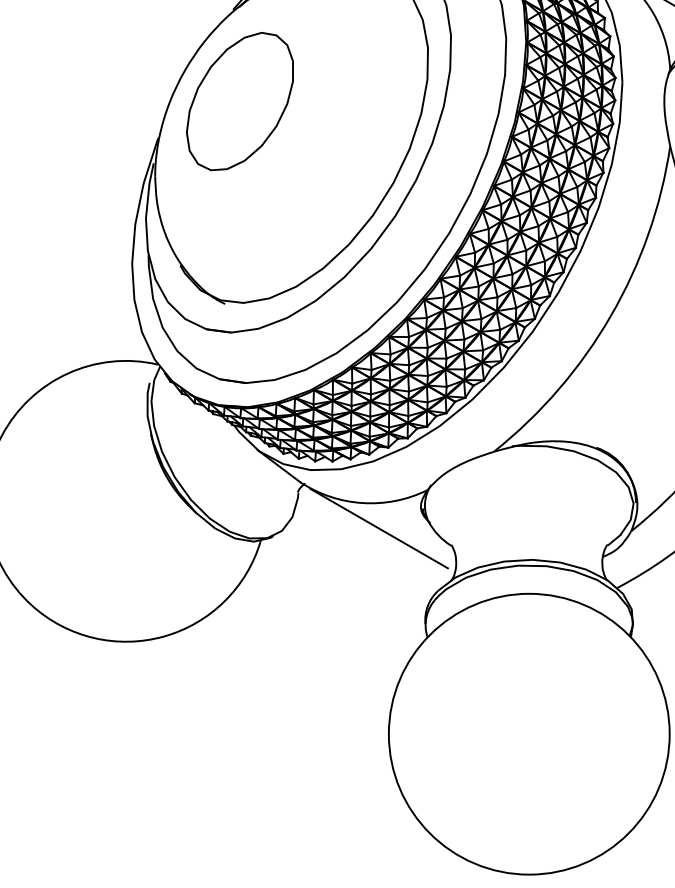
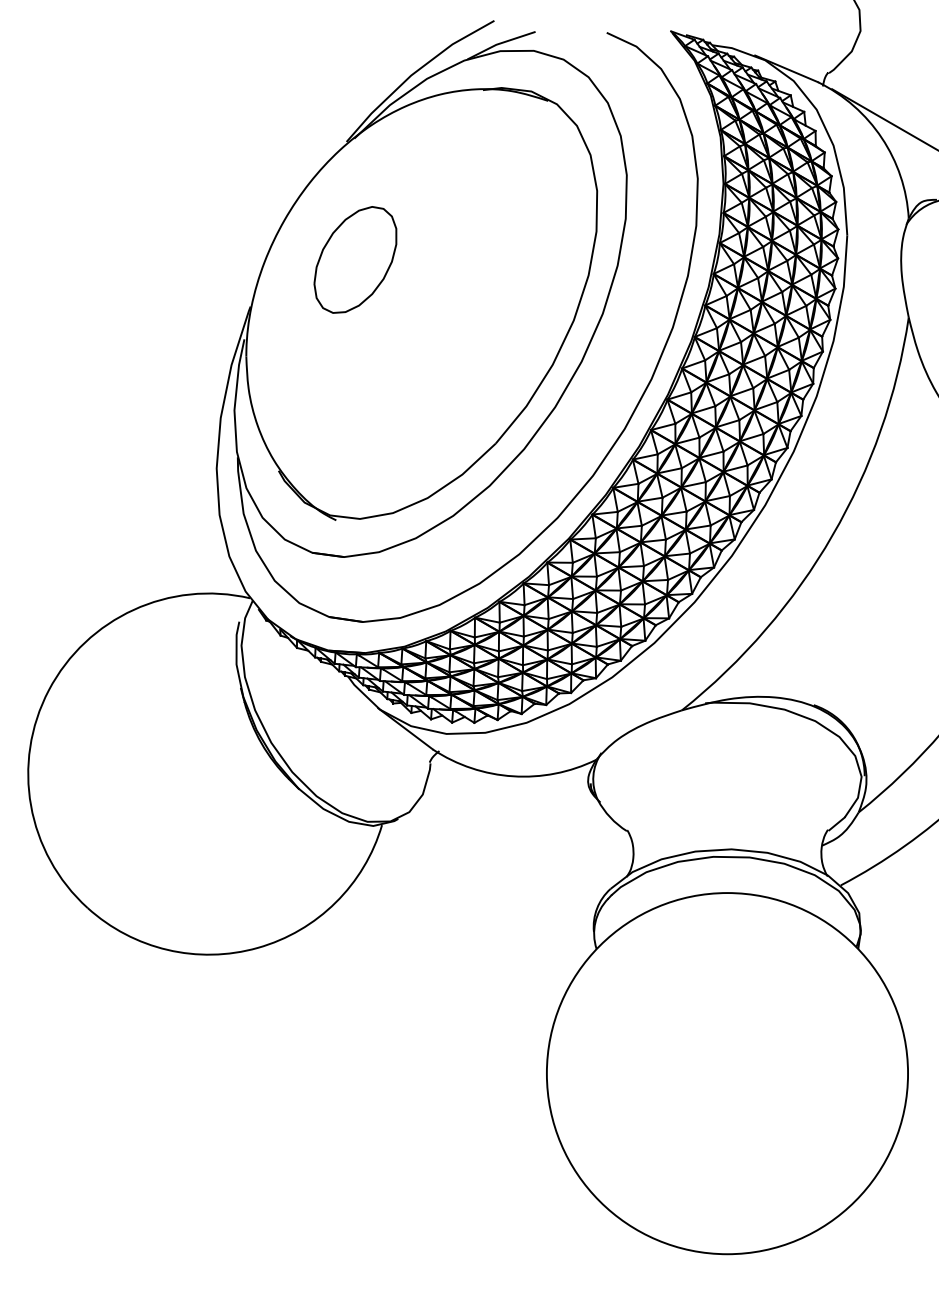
part: (240, 101) -> (355, 259), size x0.6
line: (379, 528) -> (534, 809), removed

